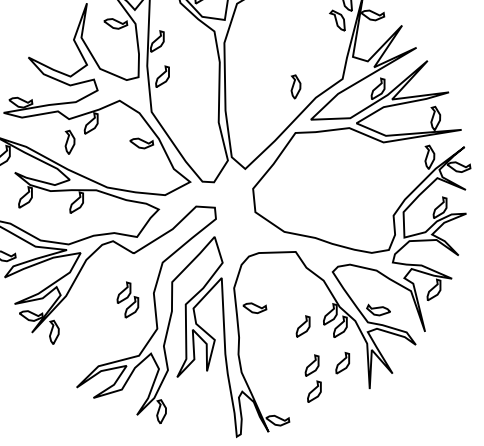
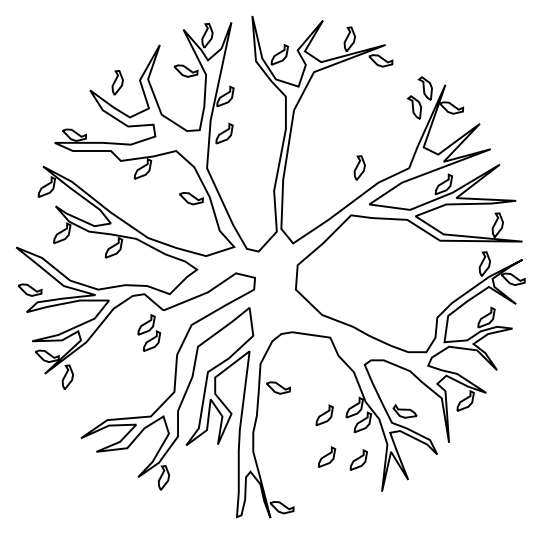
curve: (67, 142) -> (115, 82), moved
part: (128, 299) -> (149, 332), moved
curve: (314, 390) -> (324, 483), removed

